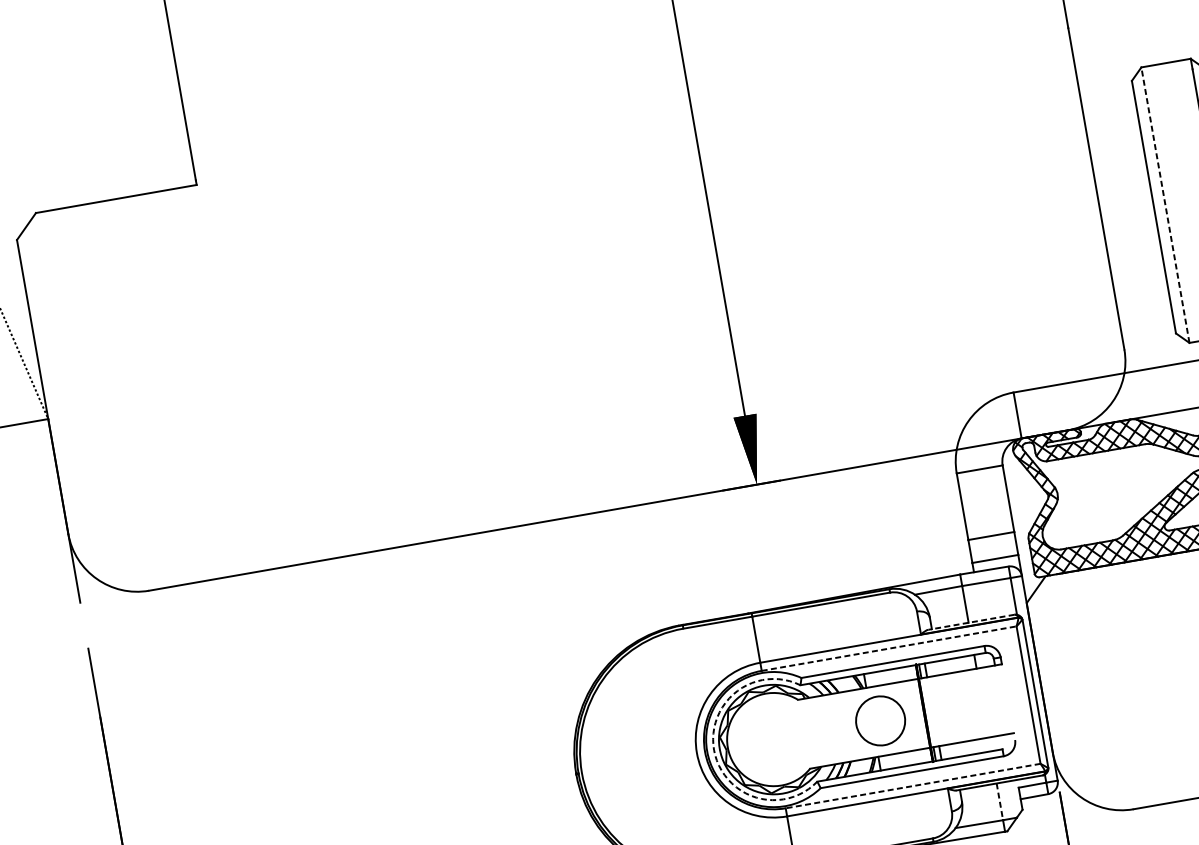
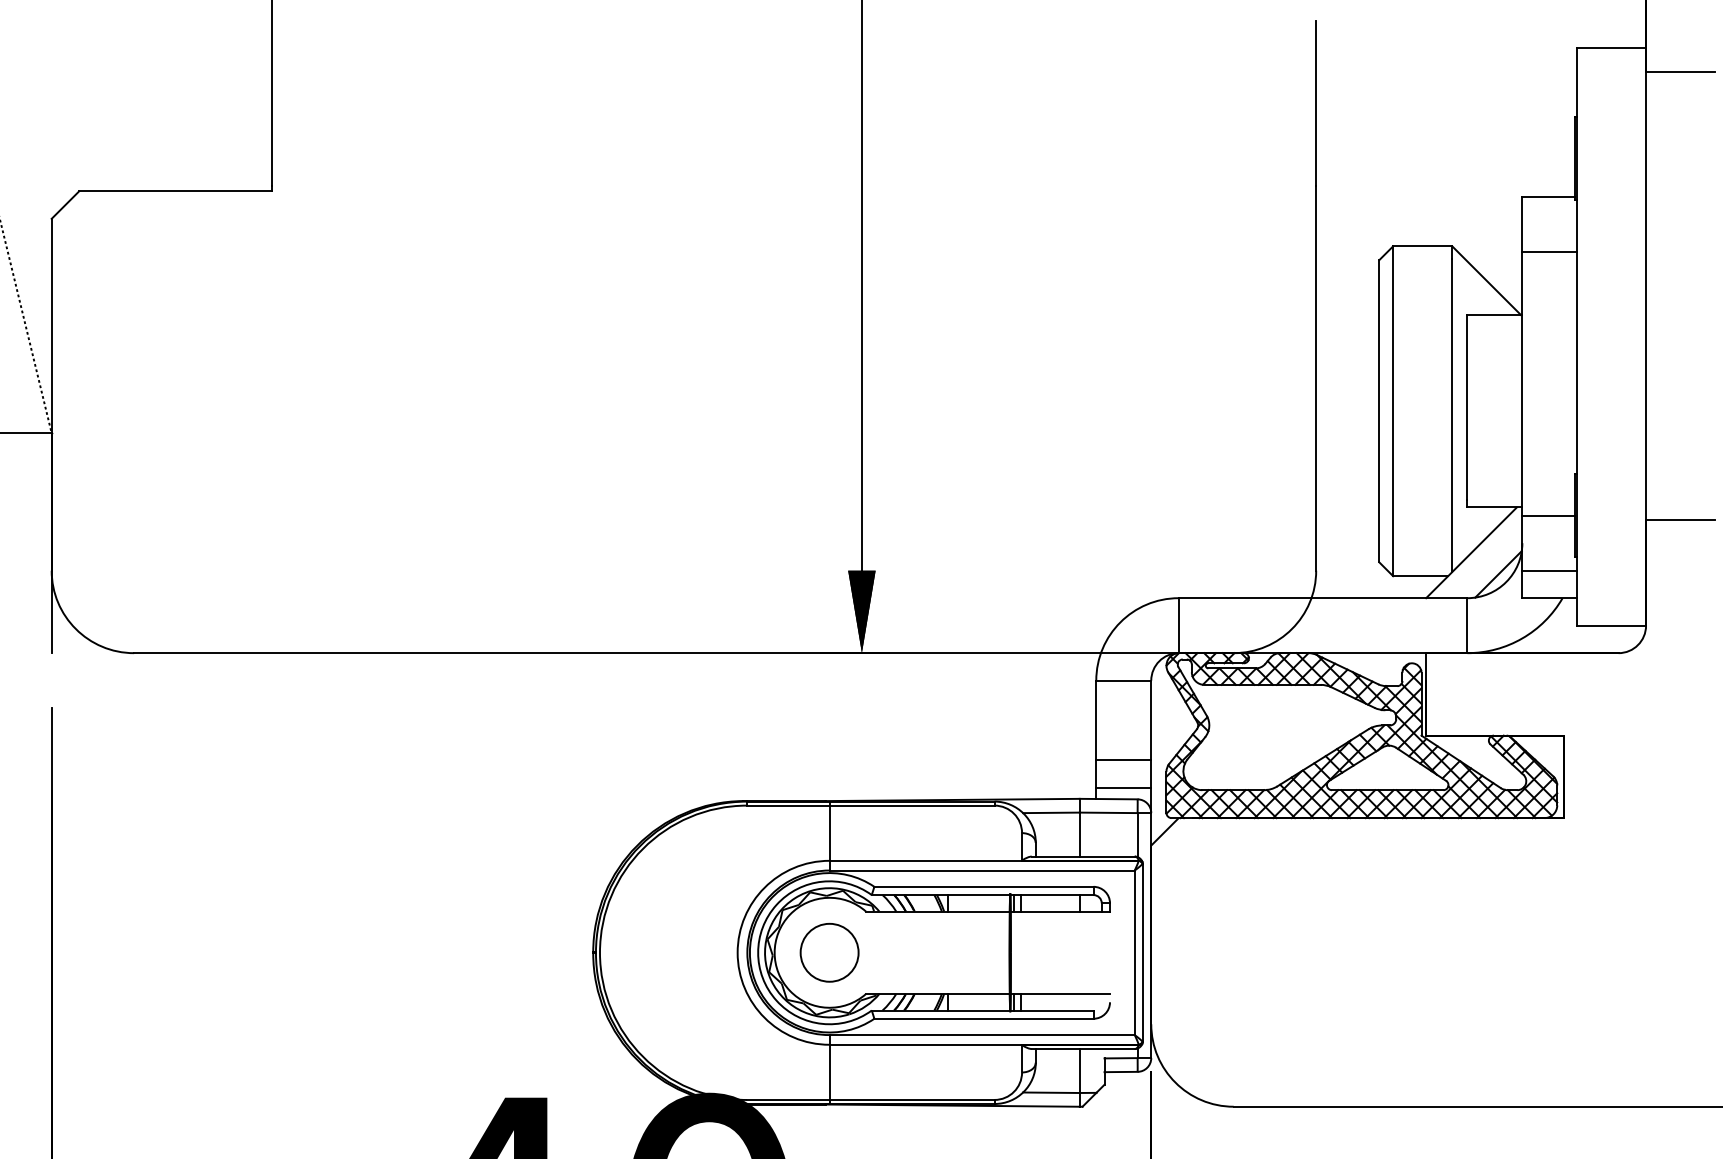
line: (1165, 205) -> (1393, 411), dashed -> solid
line: (971, 622) -> (1083, 856), dashed -> solid
line: (889, 648) -> (982, 870), dashed -> solid
circle: (880, 720) -> (829, 952), moved
arc: (714, 749) -> (758, 952), dashed -> solid
line: (913, 786) -> (982, 1035), dashed -> solid
line: (999, 802) -> (1079, 1071), dashed -> solid

